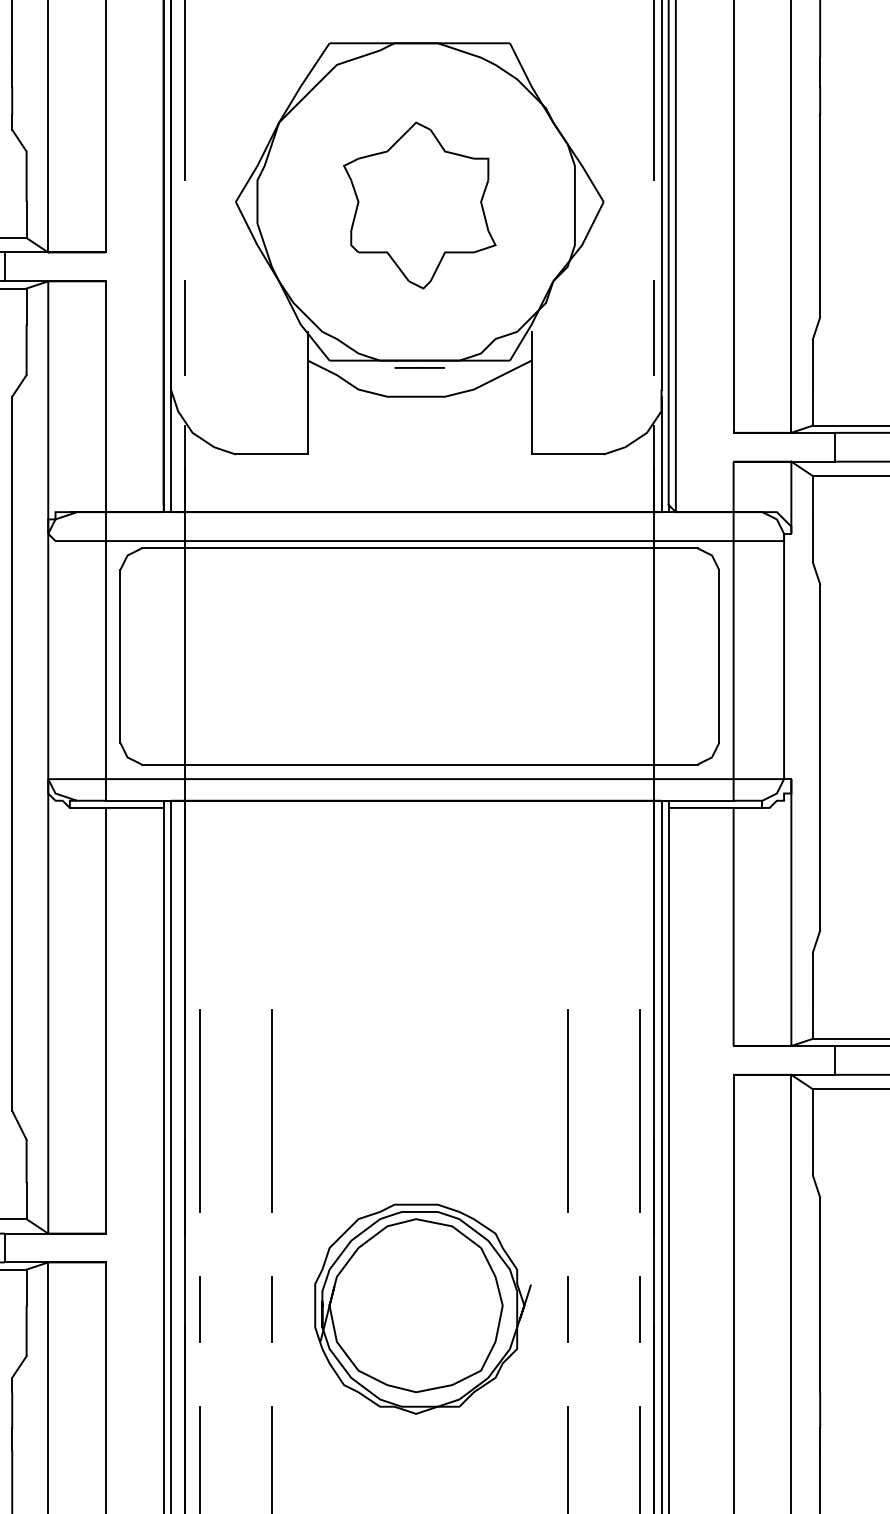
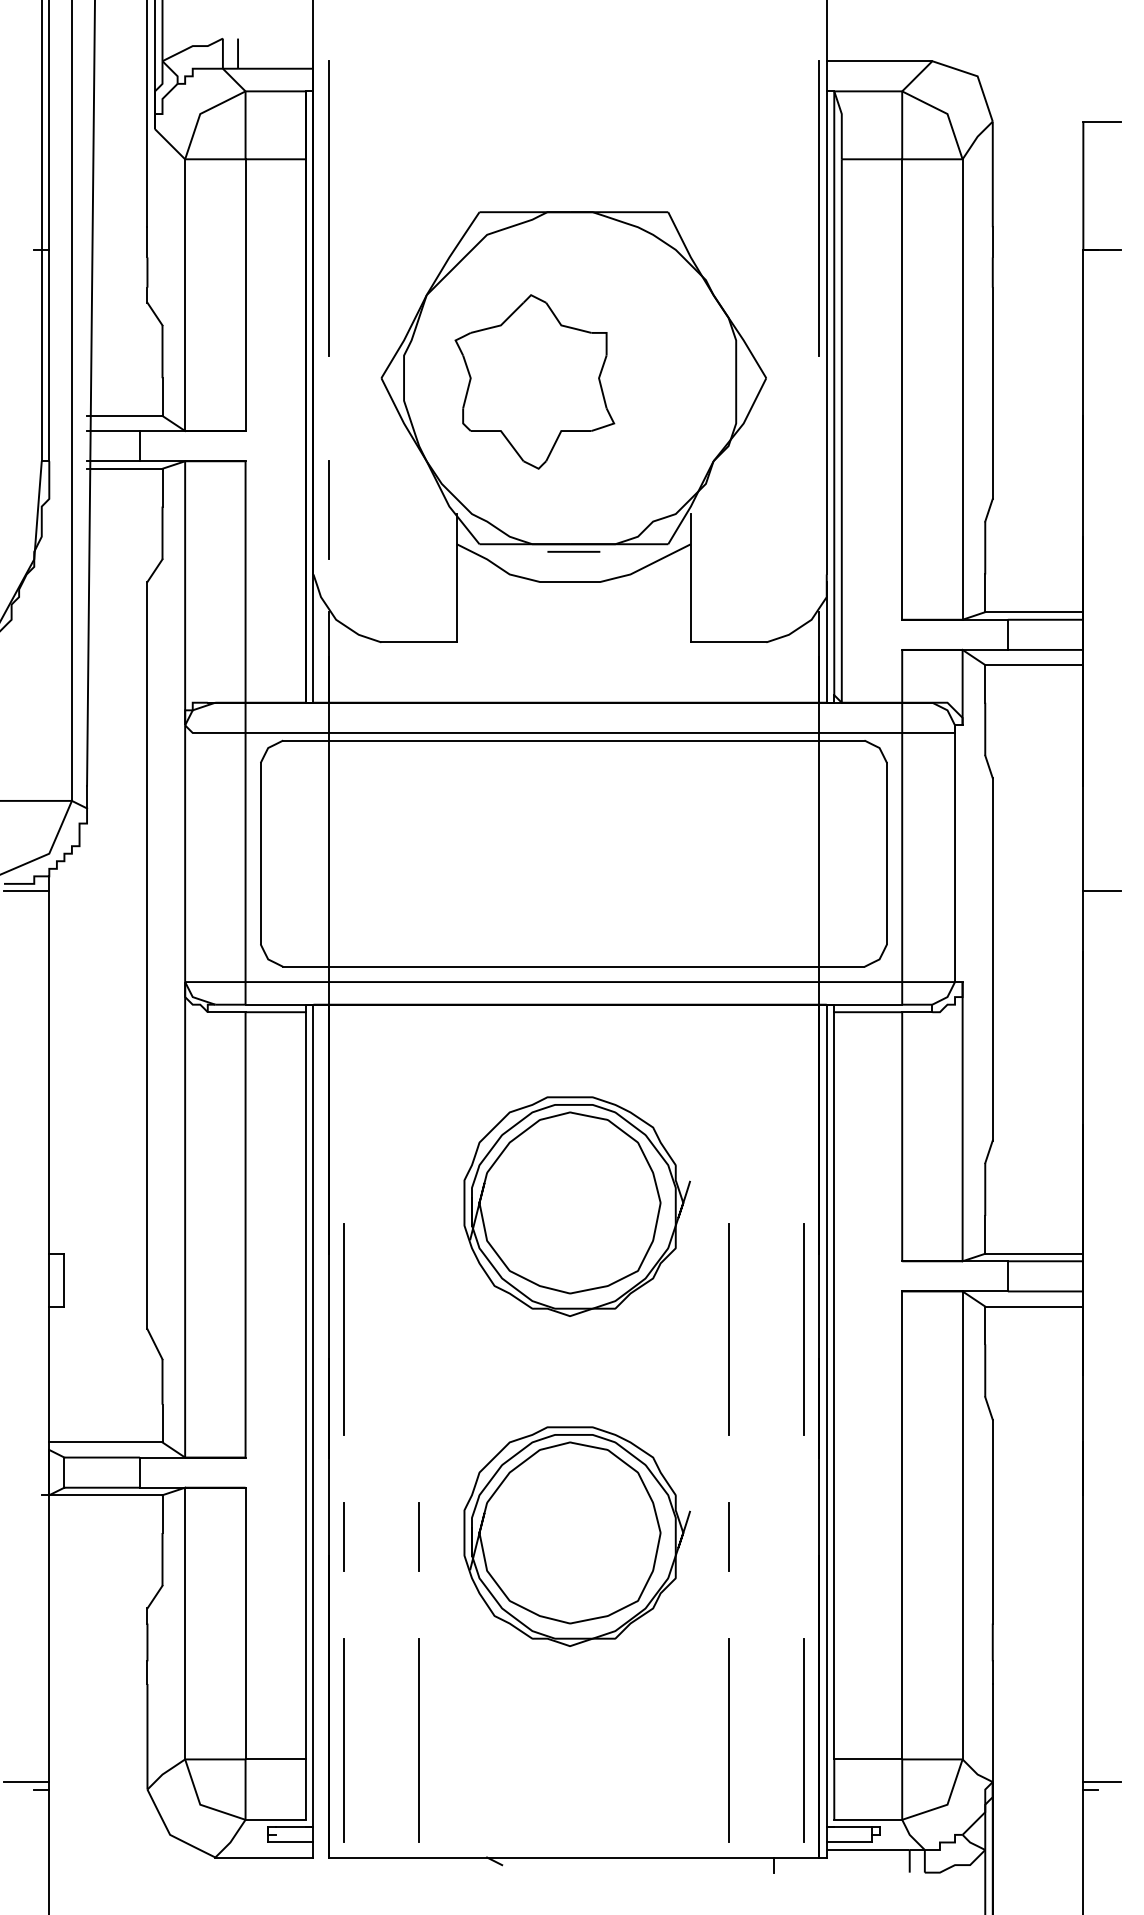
part: (419, 205) -> (534, 381), moved
line: (654, 328) -> (819, 510), removed
part: (422, 993) -> (576, 1206), added
line: (271, 1111) -> (418, 1329), removed
line: (640, 1309) -> (804, 1536), removed

